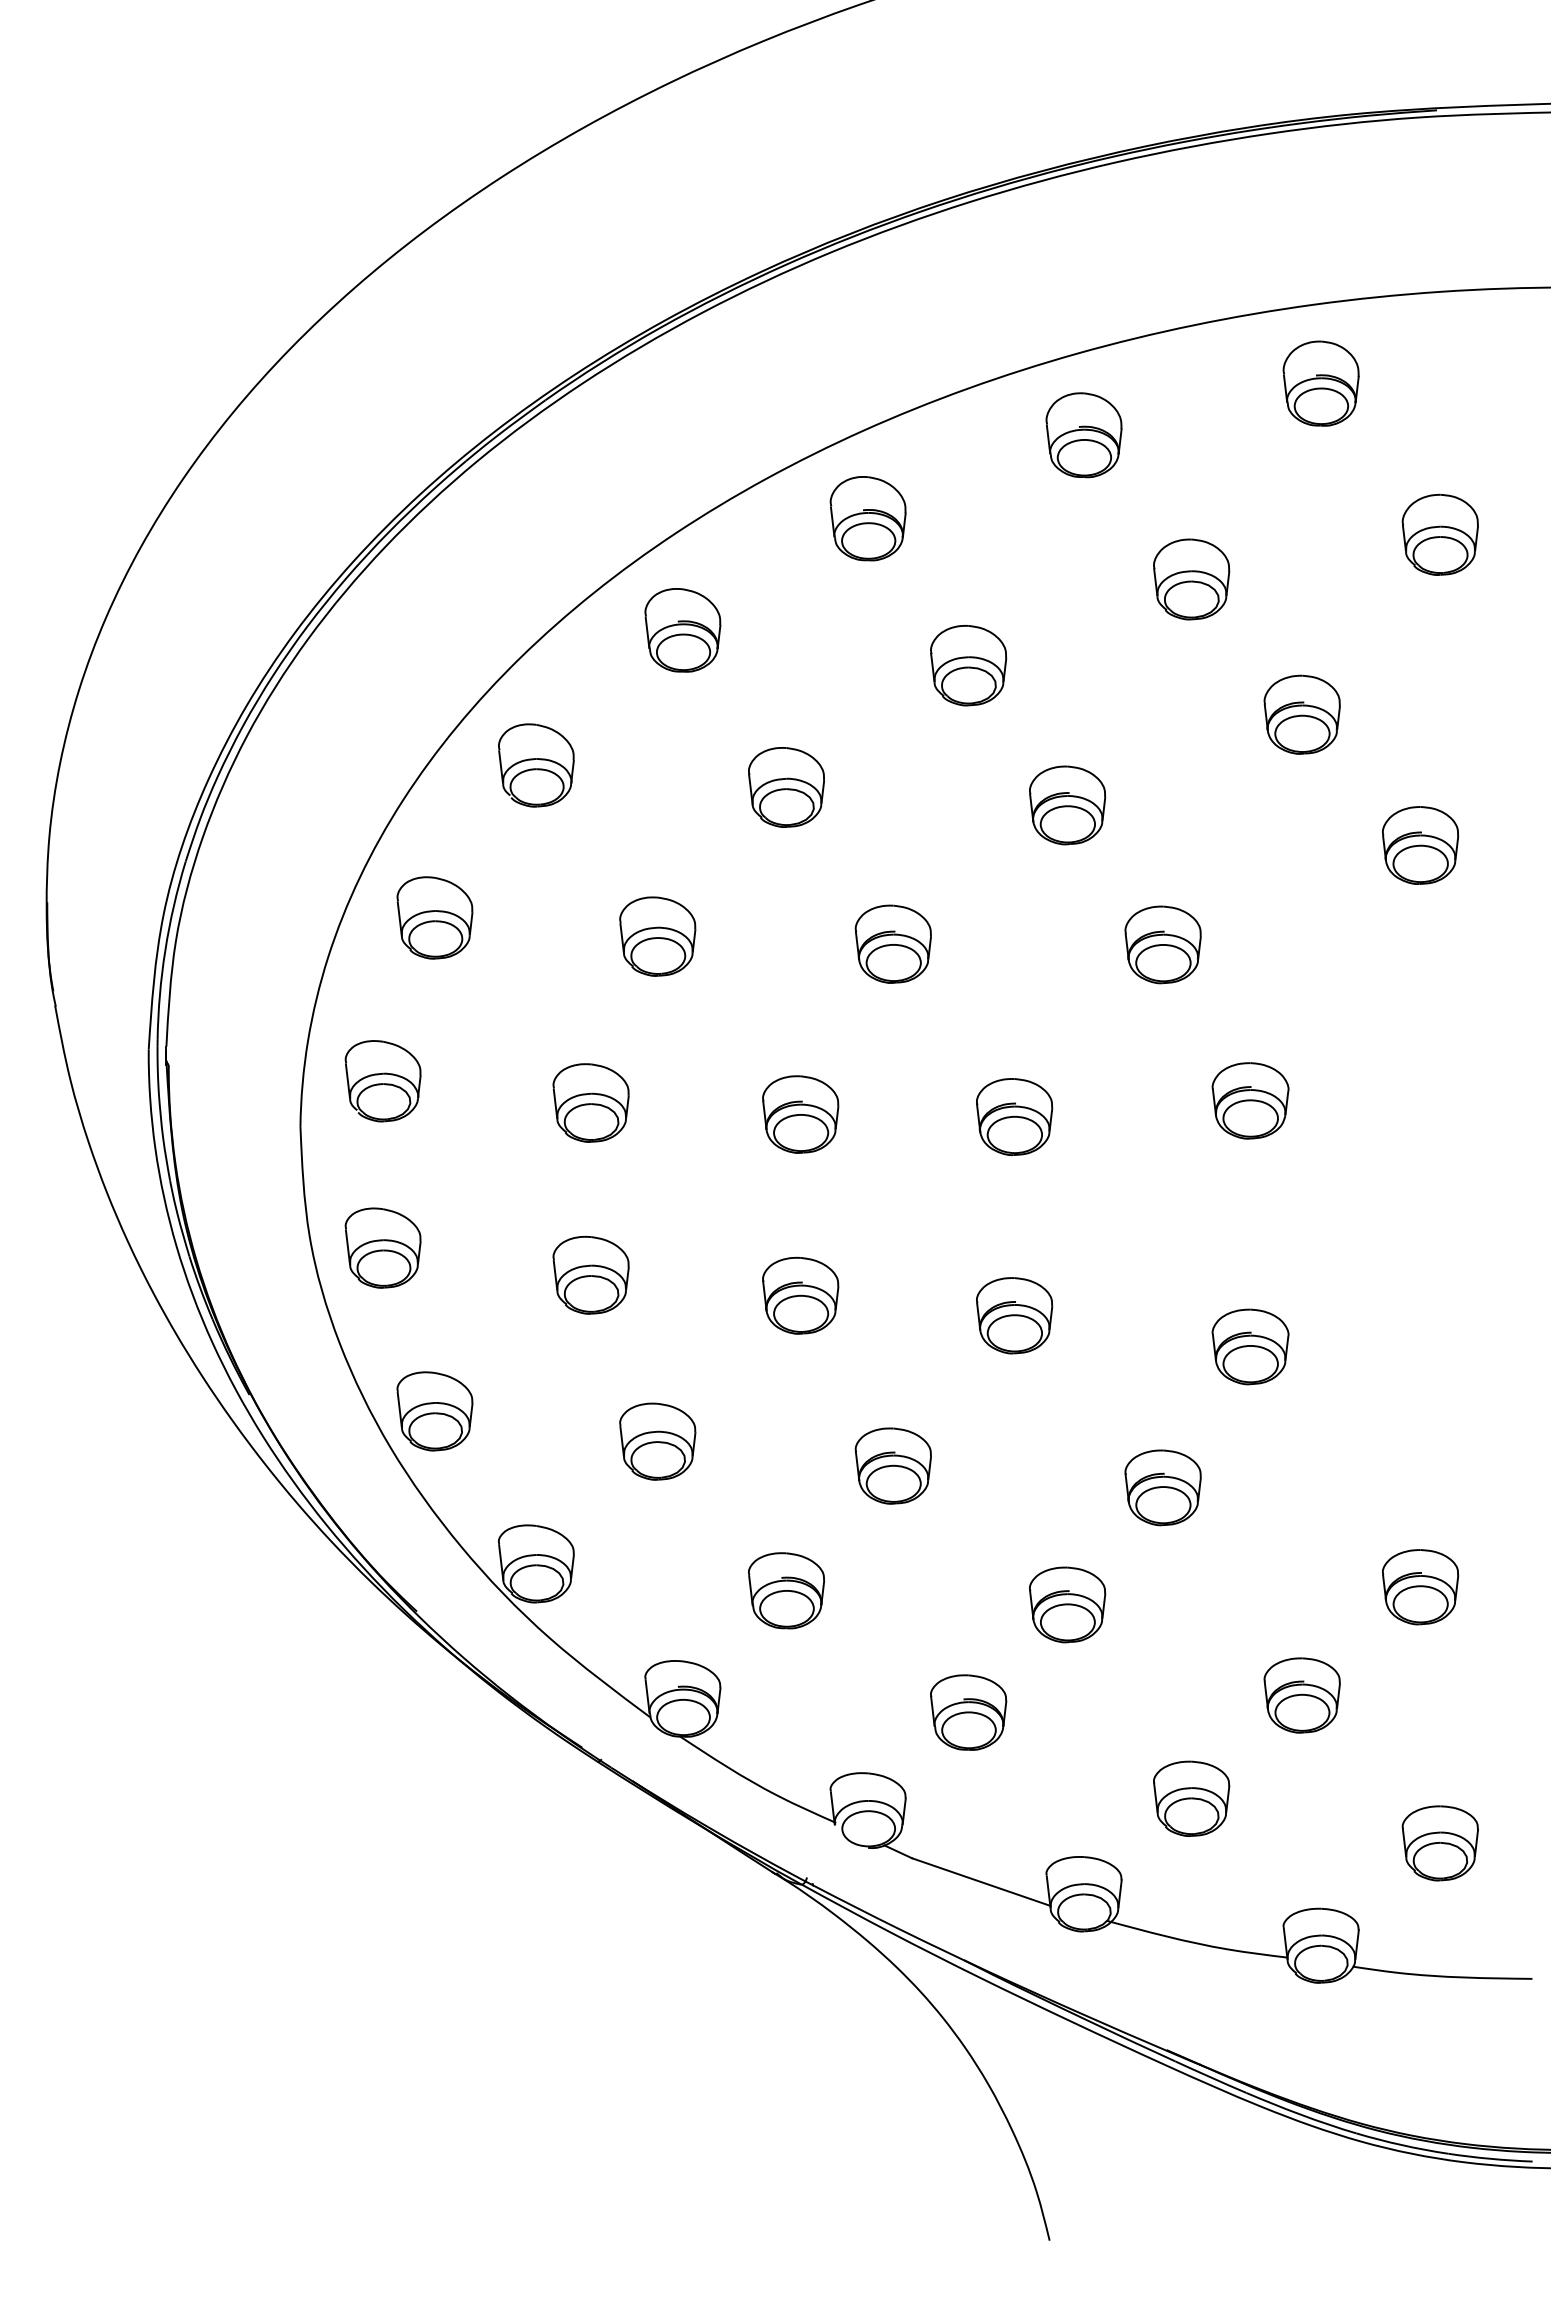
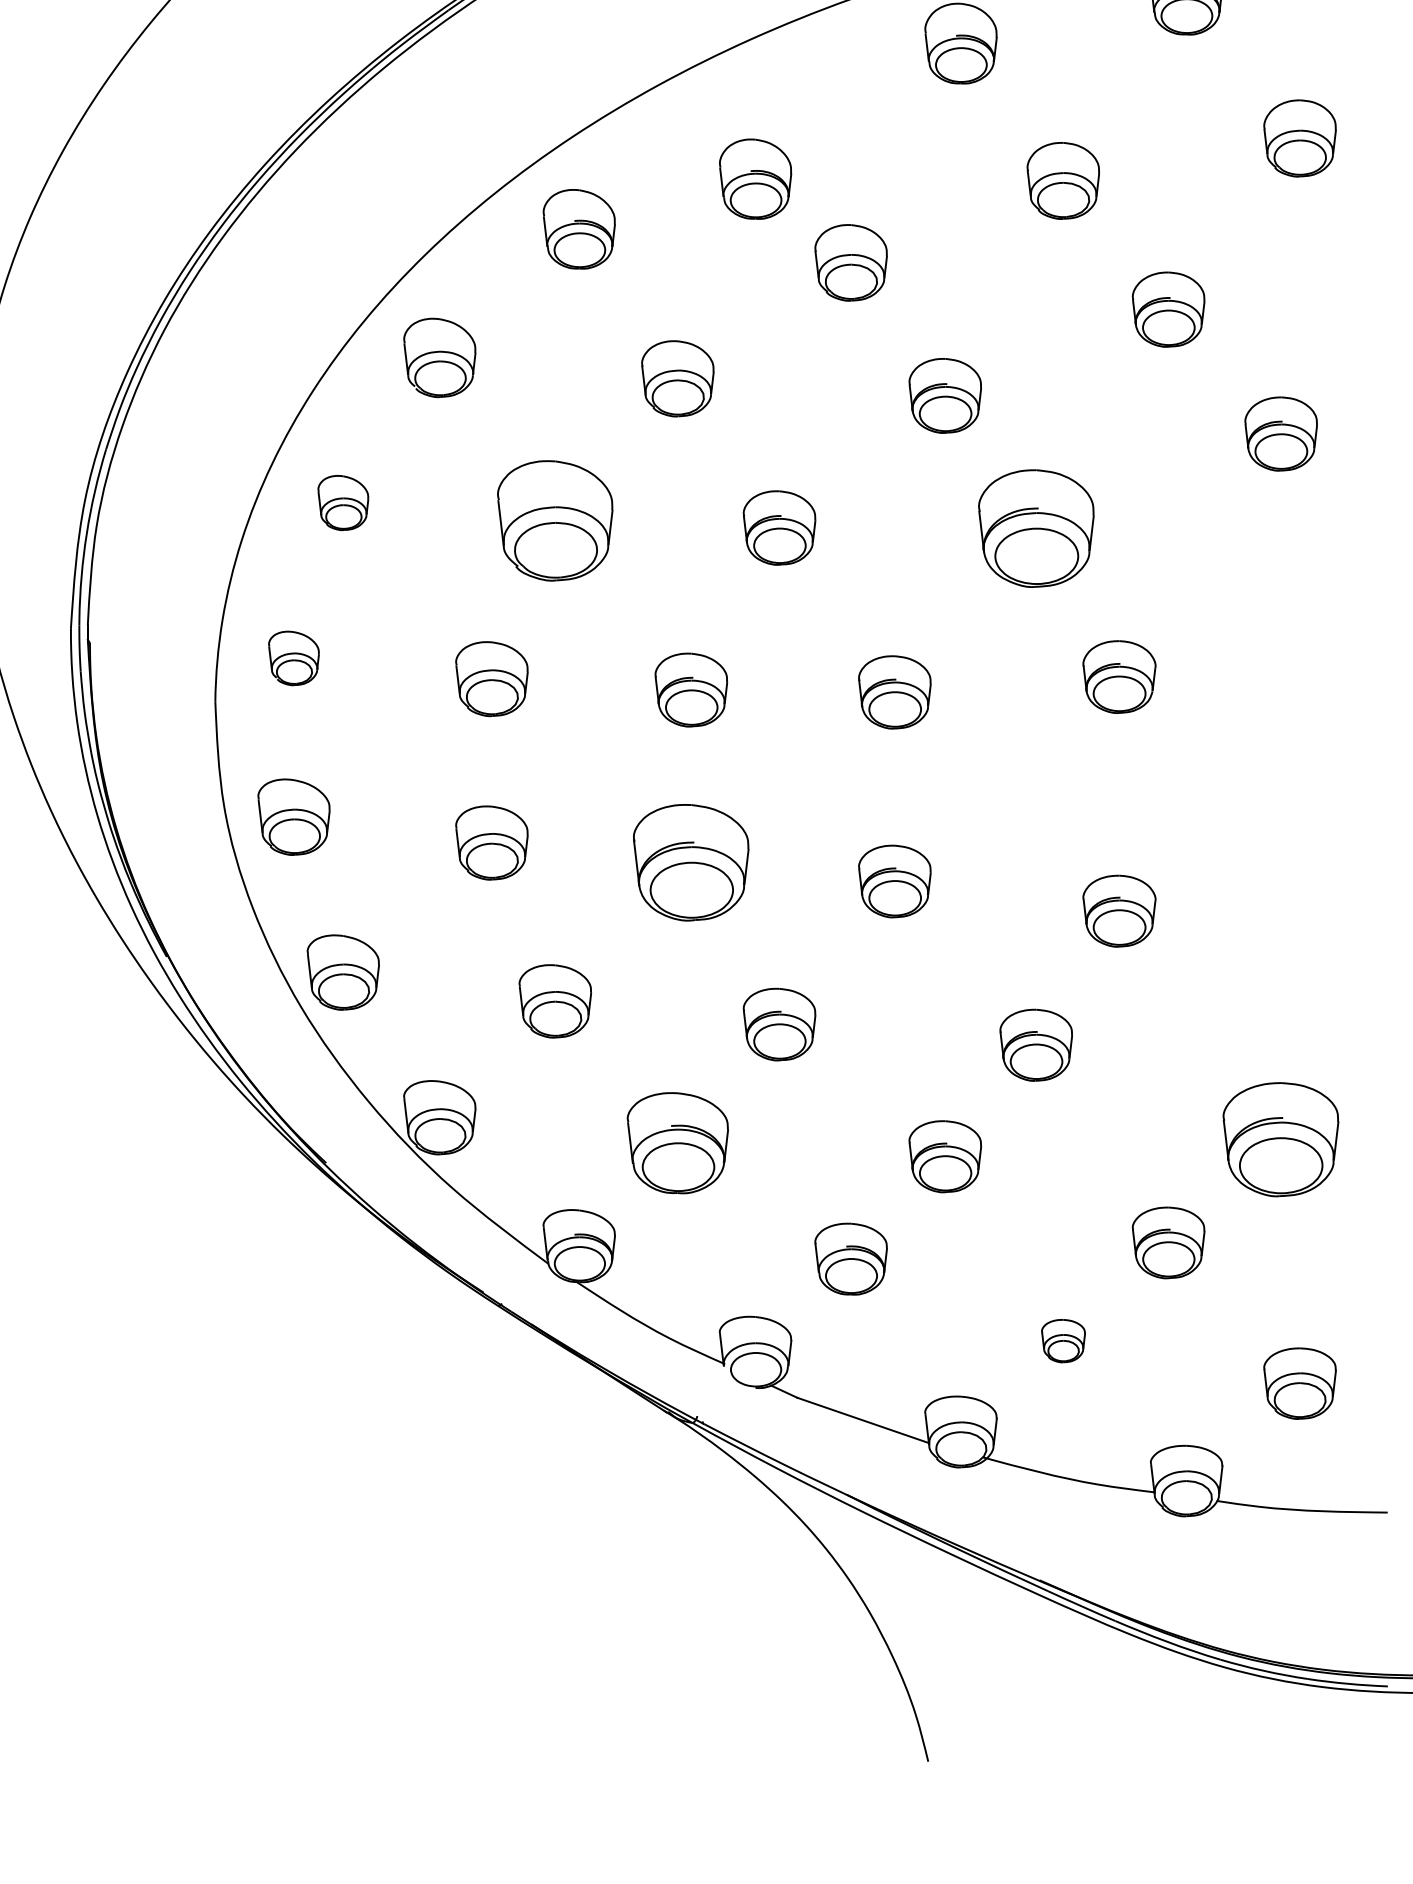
part: (867, 518) -> (754, 179), moved
part: (434, 917) -> (342, 502), size x0.7
part: (657, 936) -> (555, 520), size x1.6
part: (1162, 944) -> (1035, 528), size x1.6
part: (382, 1081) -> (293, 658), size x0.7
part: (800, 1295) -> (691, 862), size x1.6
part: (1420, 1587) -> (1281, 1140), size x1.6
part: (786, 1590) -> (677, 1142), size x1.4
part: (1191, 1798) -> (1063, 1340), size x0.6

